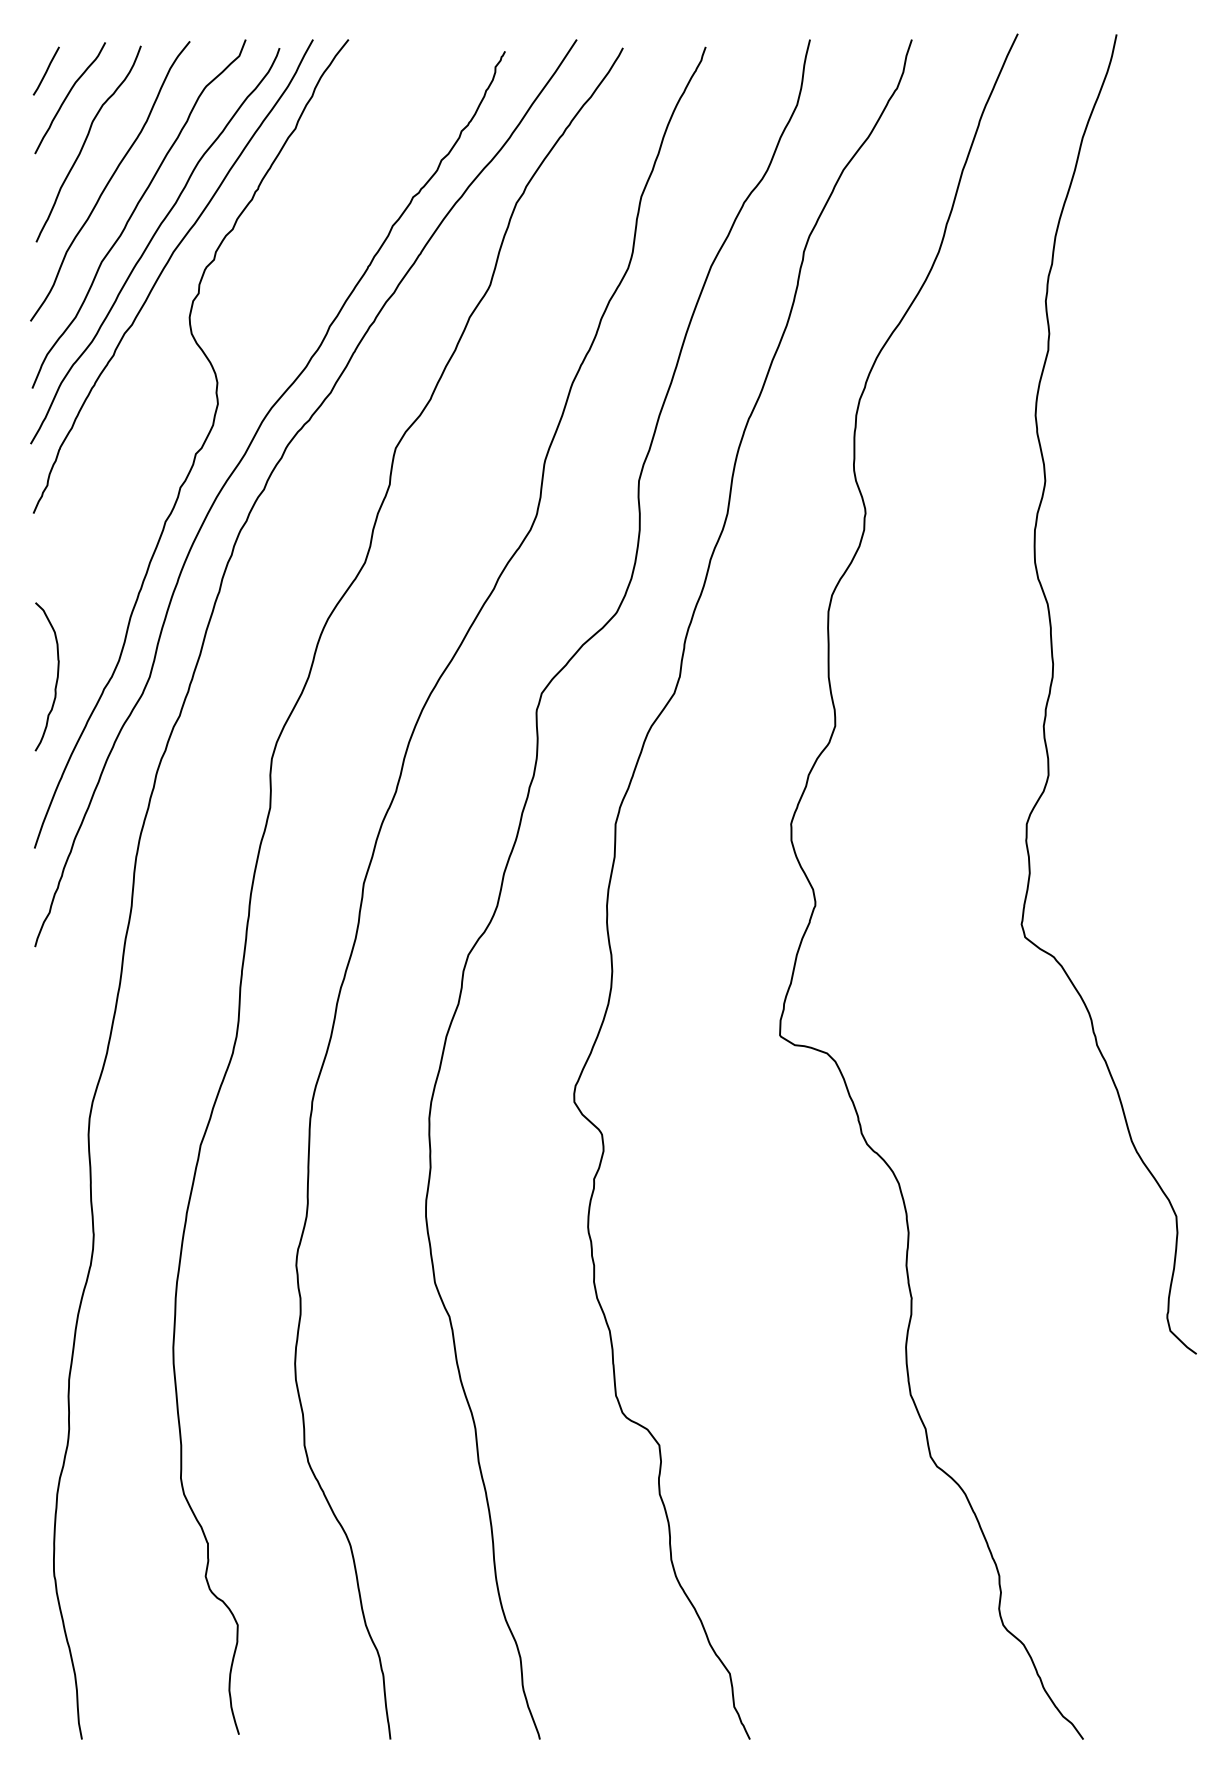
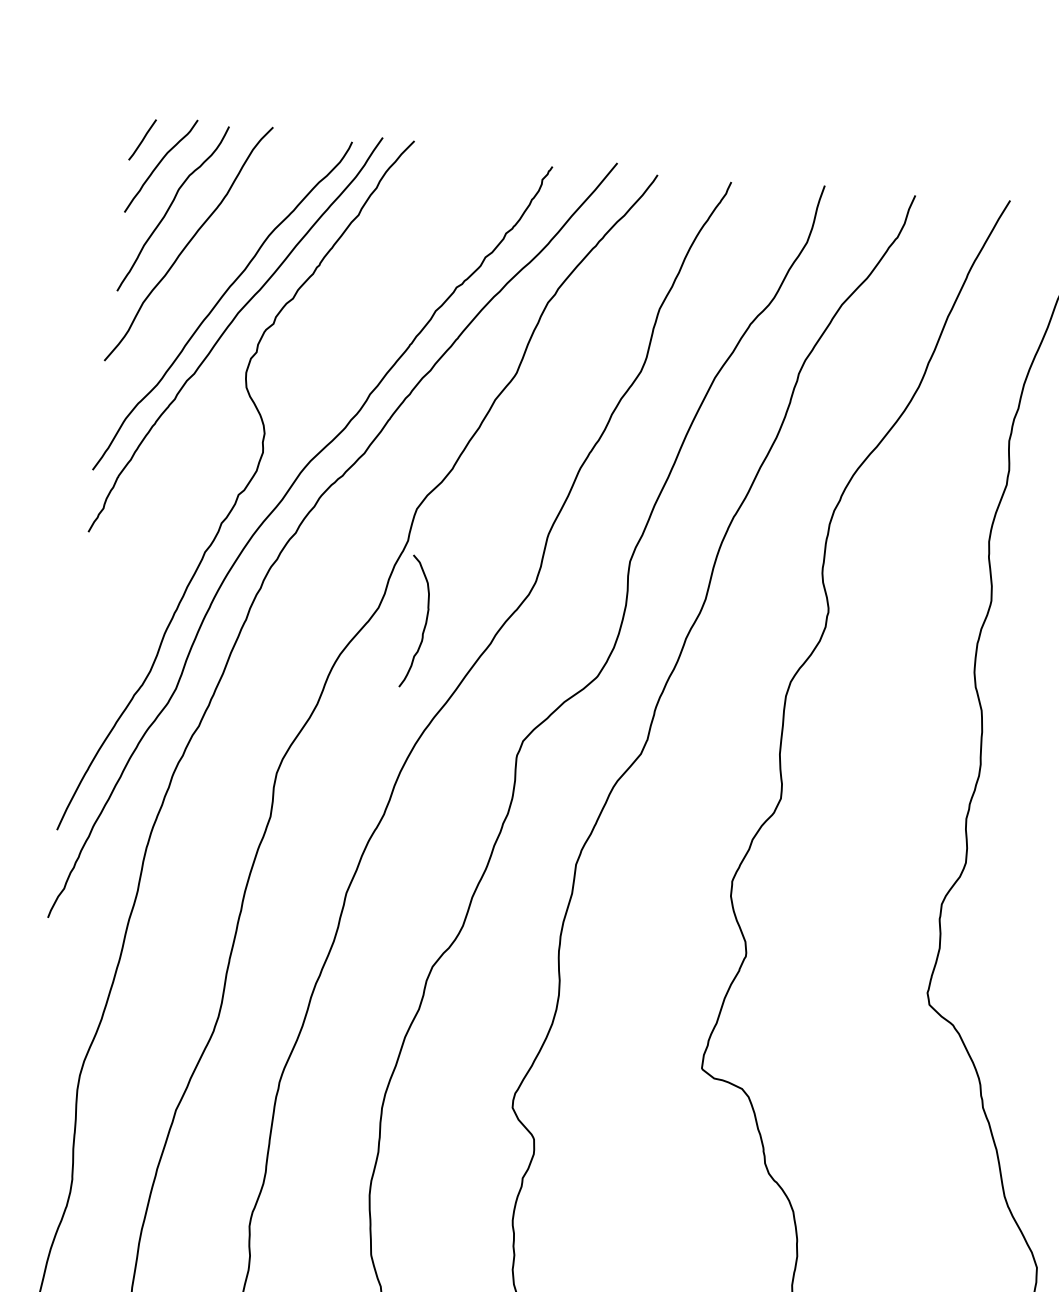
curve: (134, 212) -> (207, 274), removed
curve: (56, 677) -> (424, 623), moved

